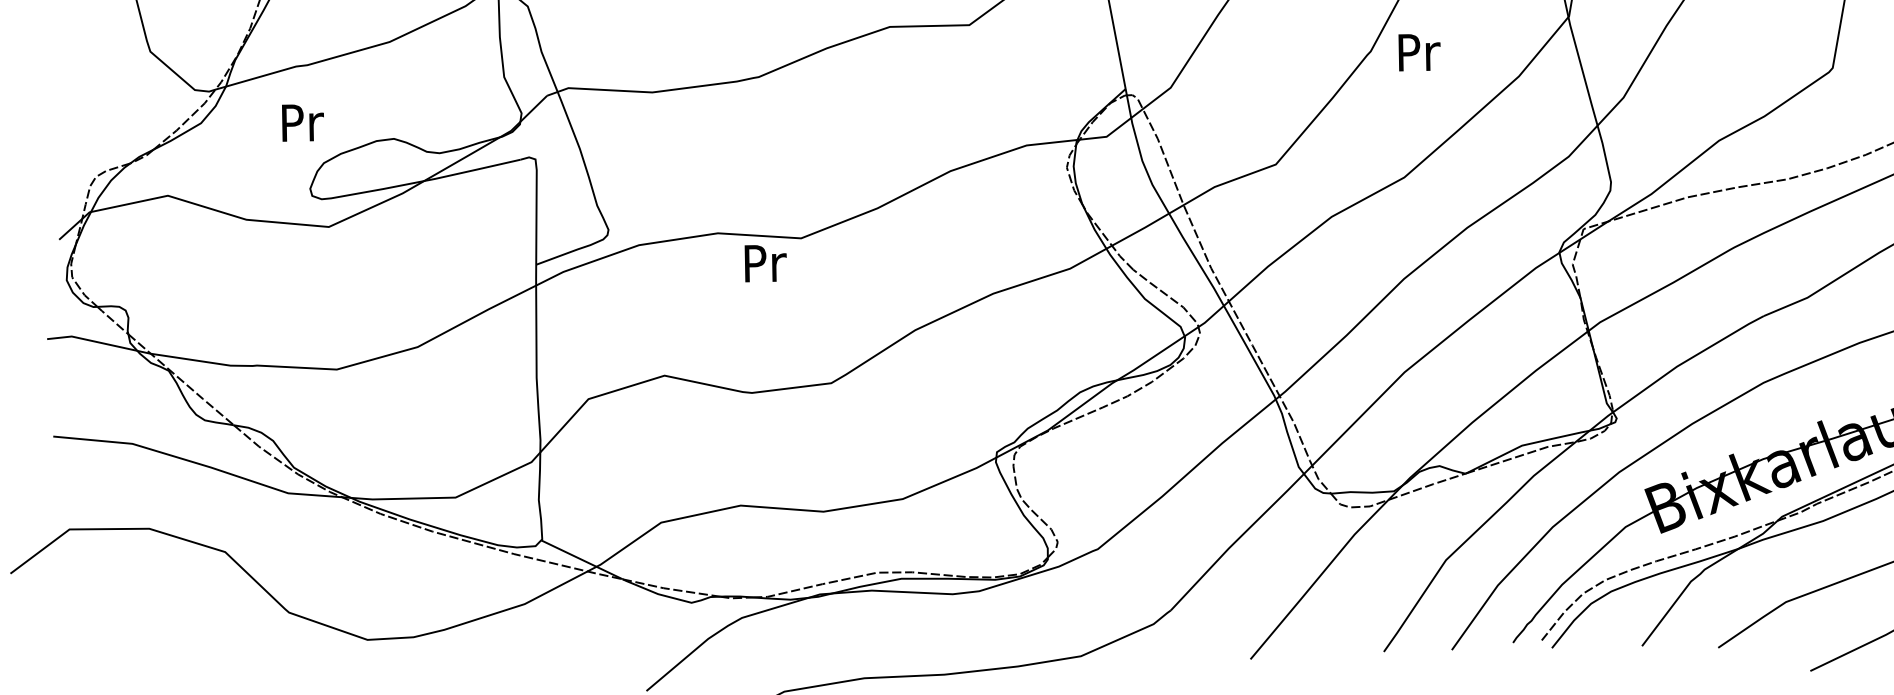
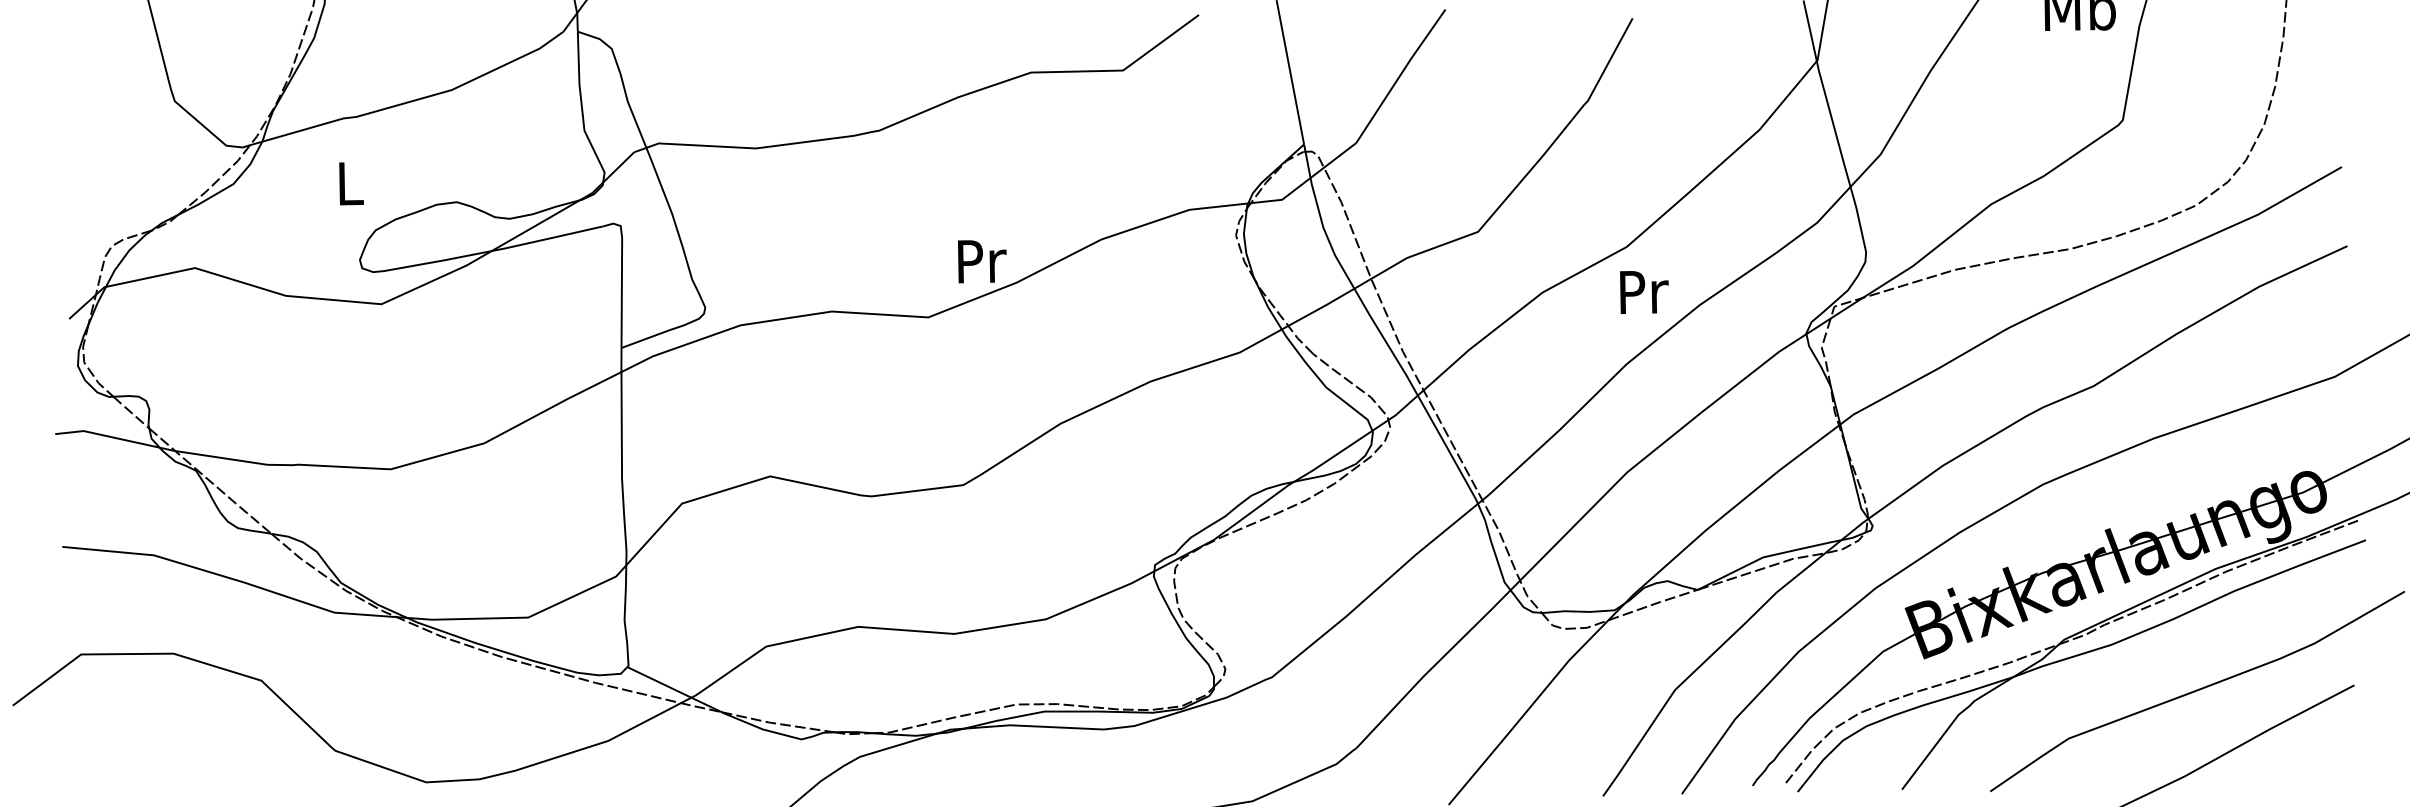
text: (1419, 52) -> (1644, 292), moved
text: (303, 122) -> (351, 183), Pr -> L
text: (765, 263) -> (982, 261), moved

